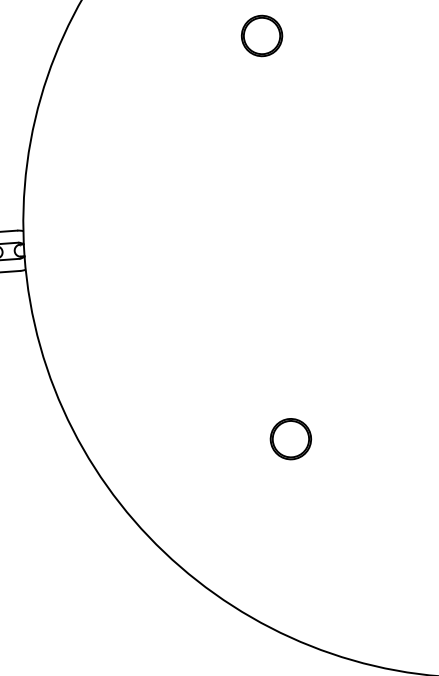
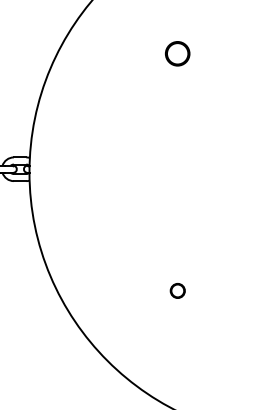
circle: (290, 438) -> (177, 290), size x0.6

